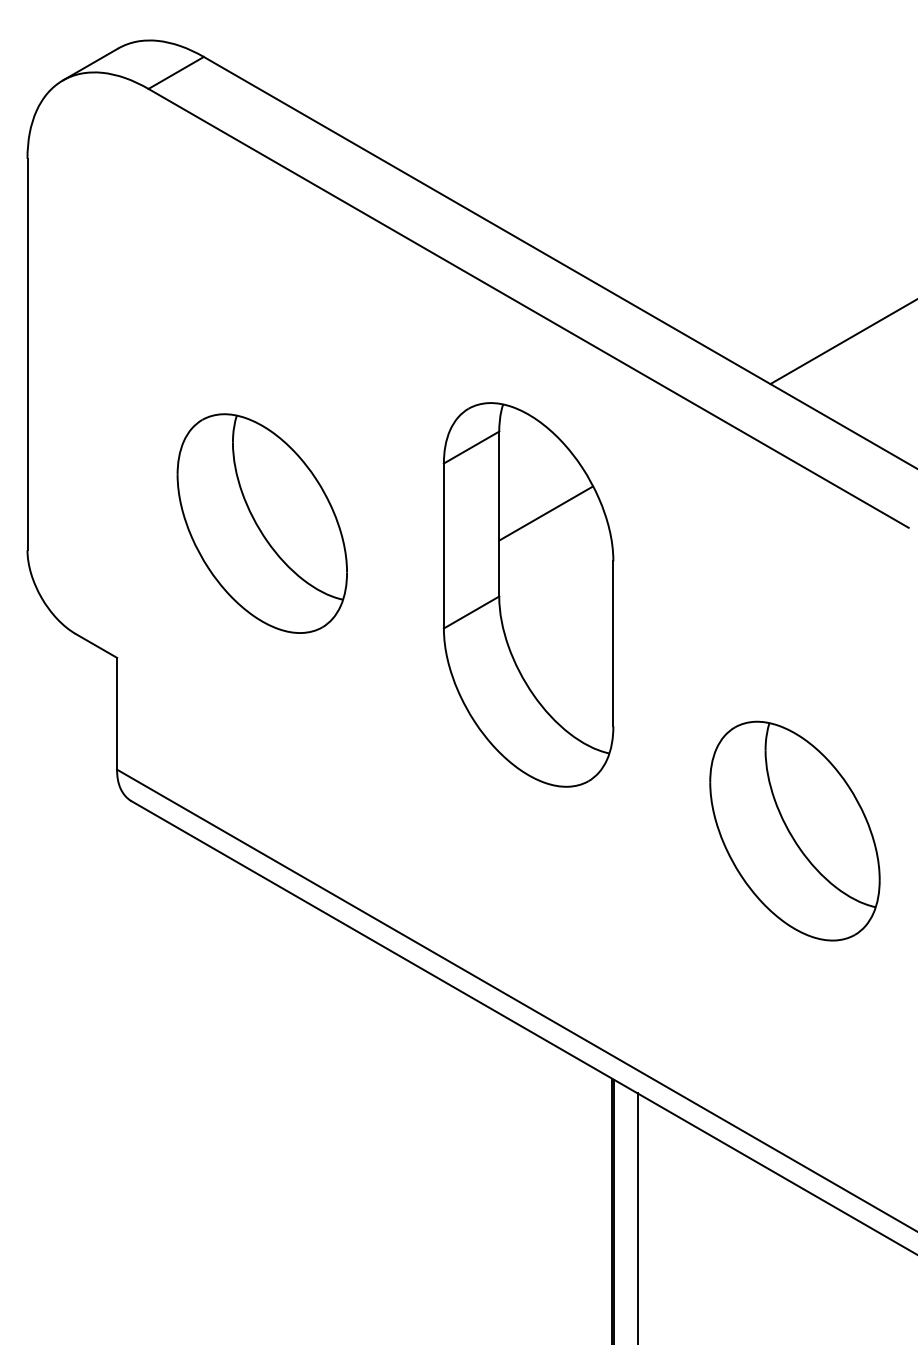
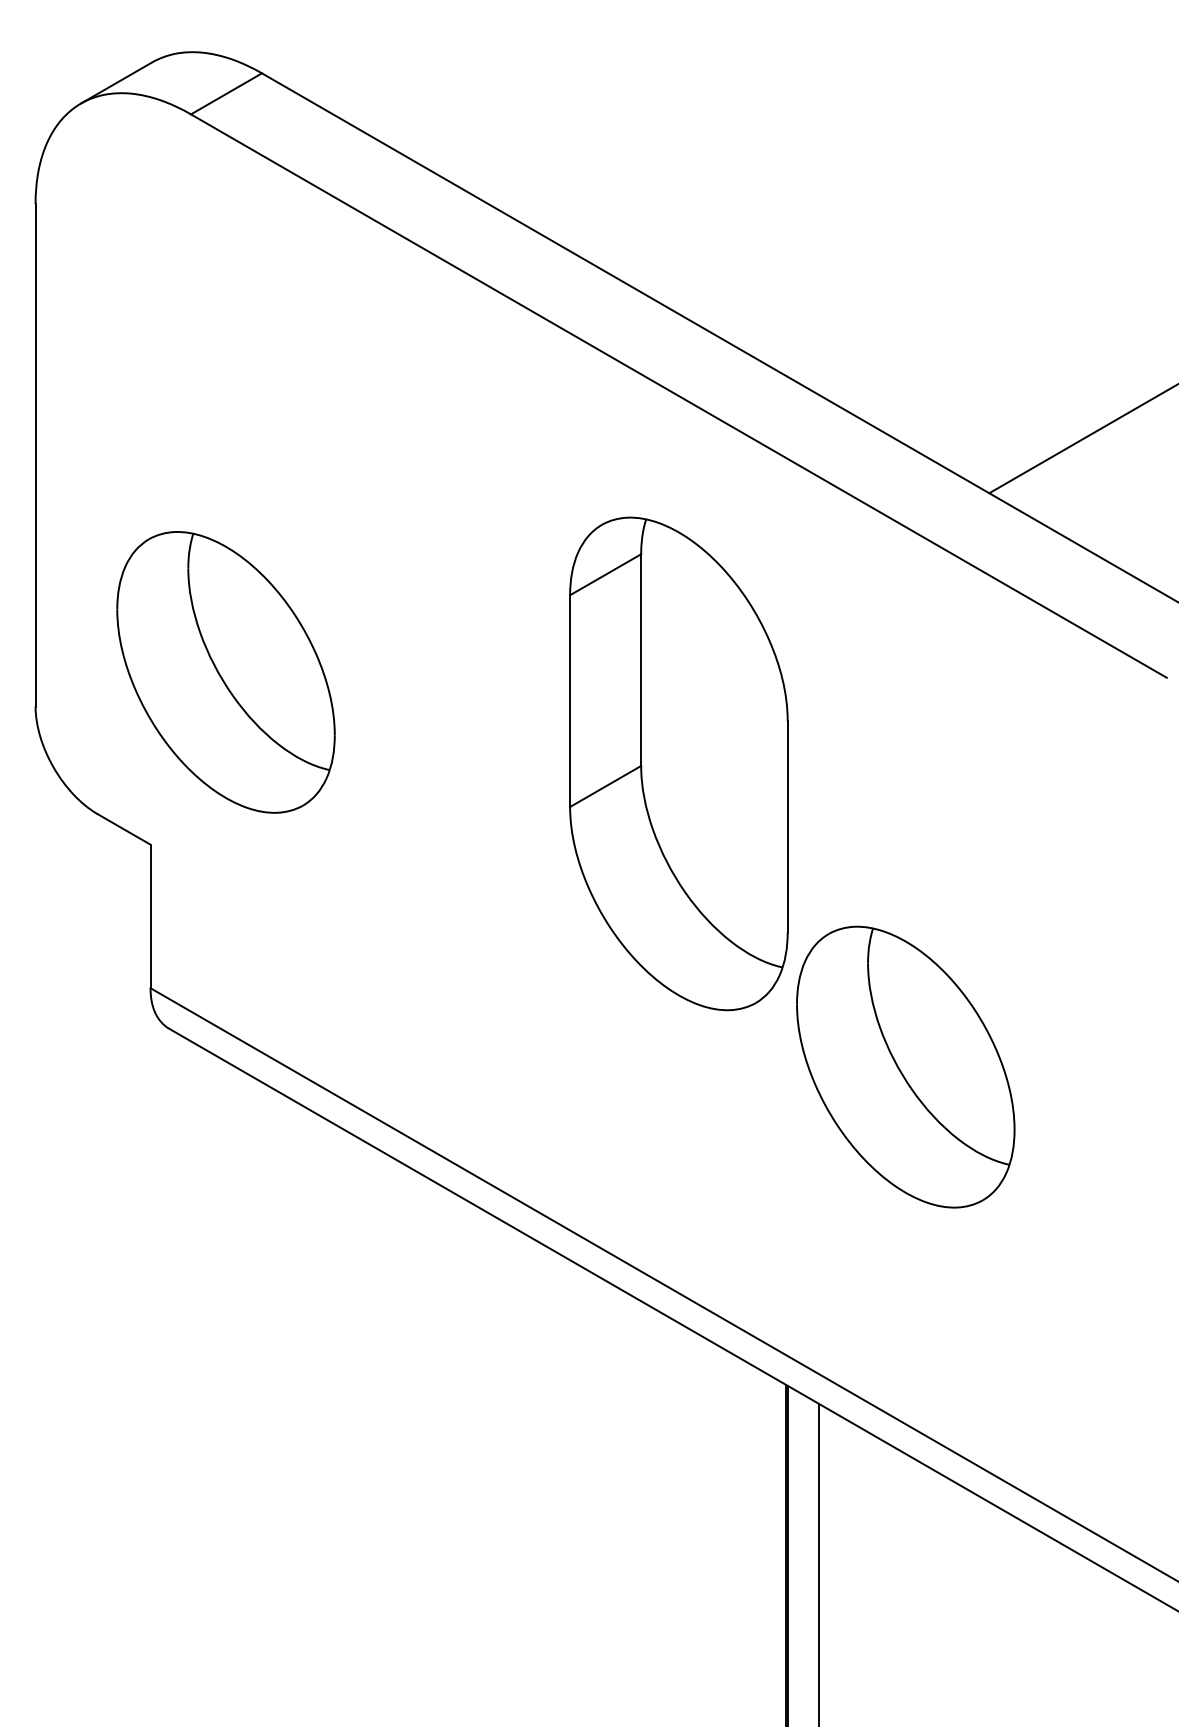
line: (546, 513) -> (701, 659), removed
part: (261, 523) -> (225, 672), moved
part: (794, 830) -> (905, 1066), moved

